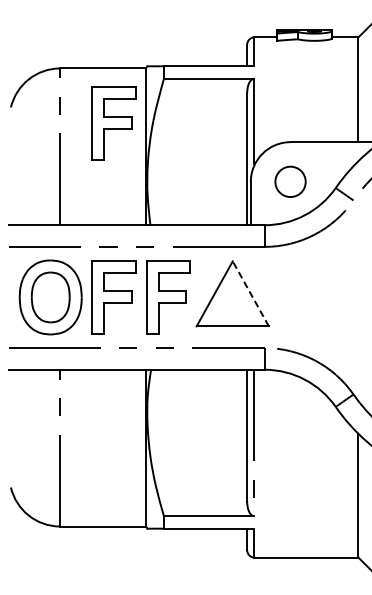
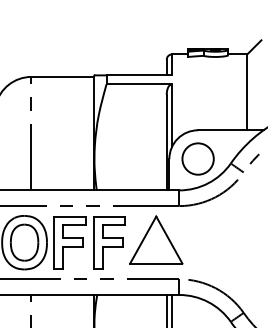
part: (113, 123) -> (69, 116), removed
circle: (290, 181) -> (198, 158), size x1.43
line: (250, 293) -> (169, 239), dashed -> solid

